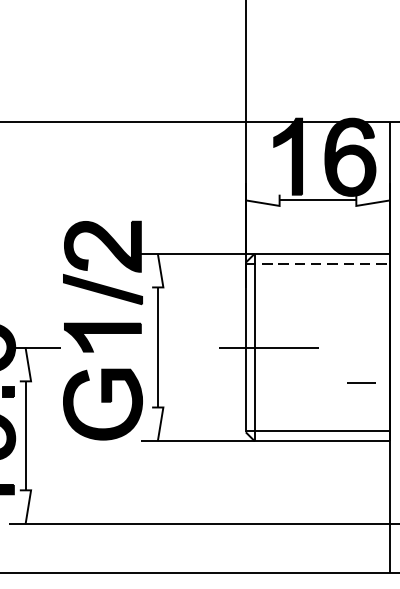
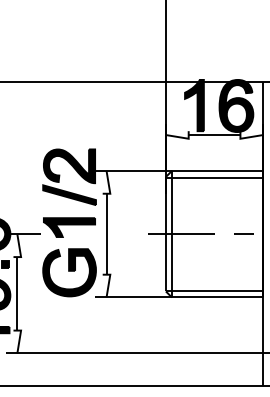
line: (317, 263) -> (214, 177), dashed -> solid
line: (360, 381) -> (243, 233), moved

